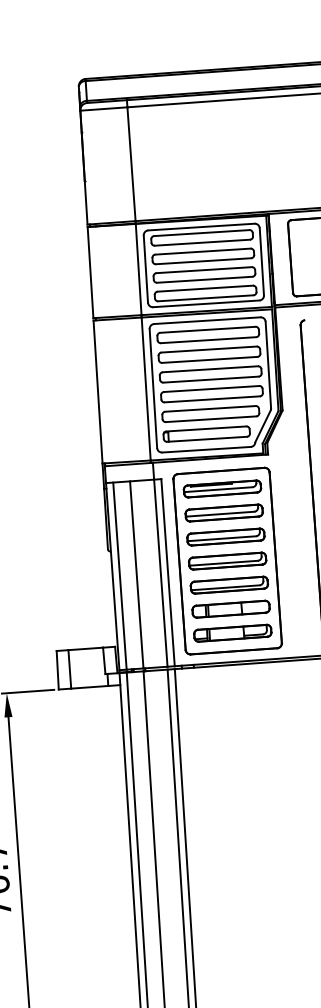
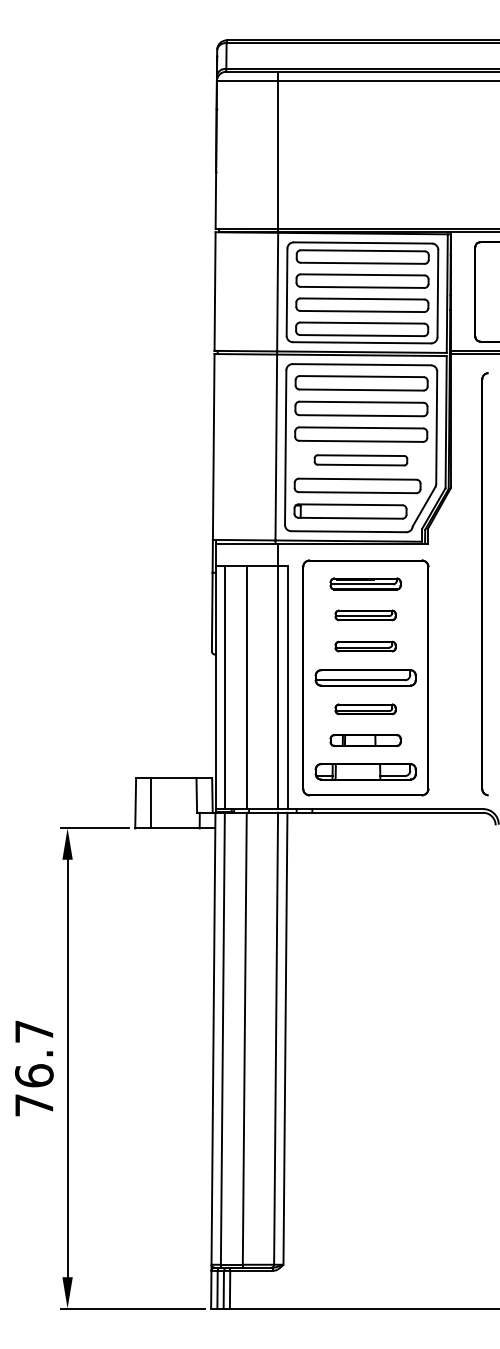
part: (211, 394) -> (360, 460), size x0.7
part: (222, 488) -> (365, 583), size x0.7
part: (223, 513) -> (365, 615), size x0.6
part: (225, 537) -> (365, 646), size x0.6
part: (229, 585) -> (365, 709), size x0.6
part: (230, 609) -> (365, 740), size x0.7

